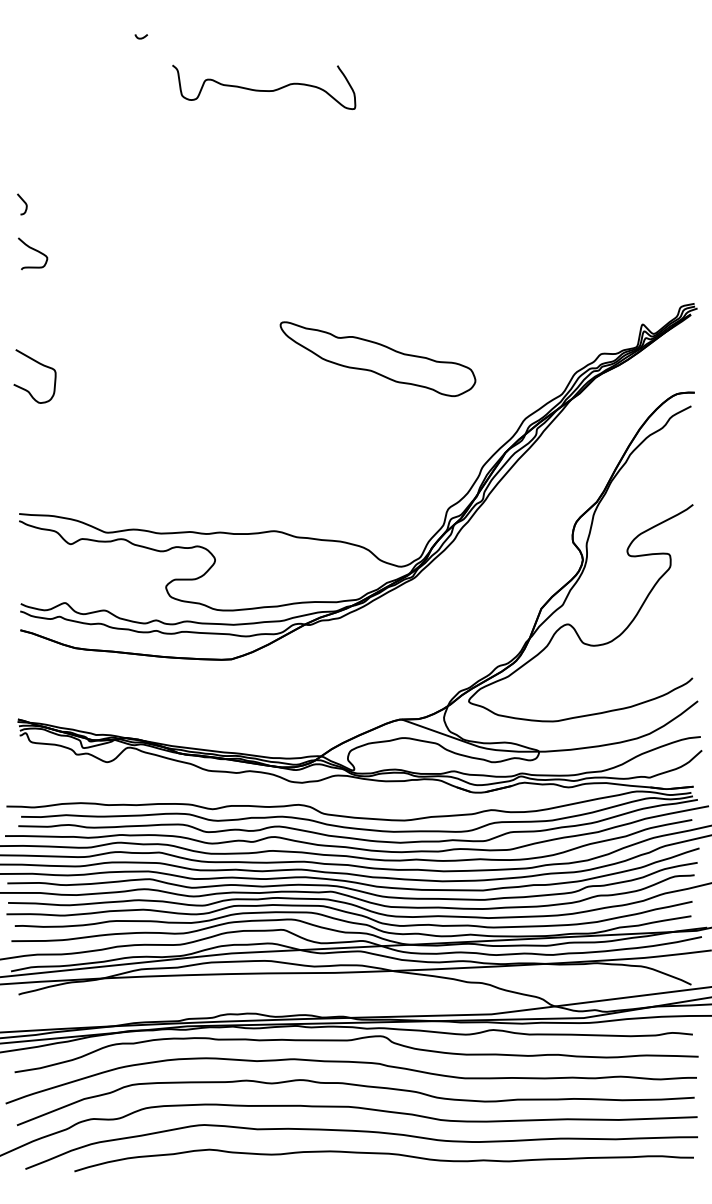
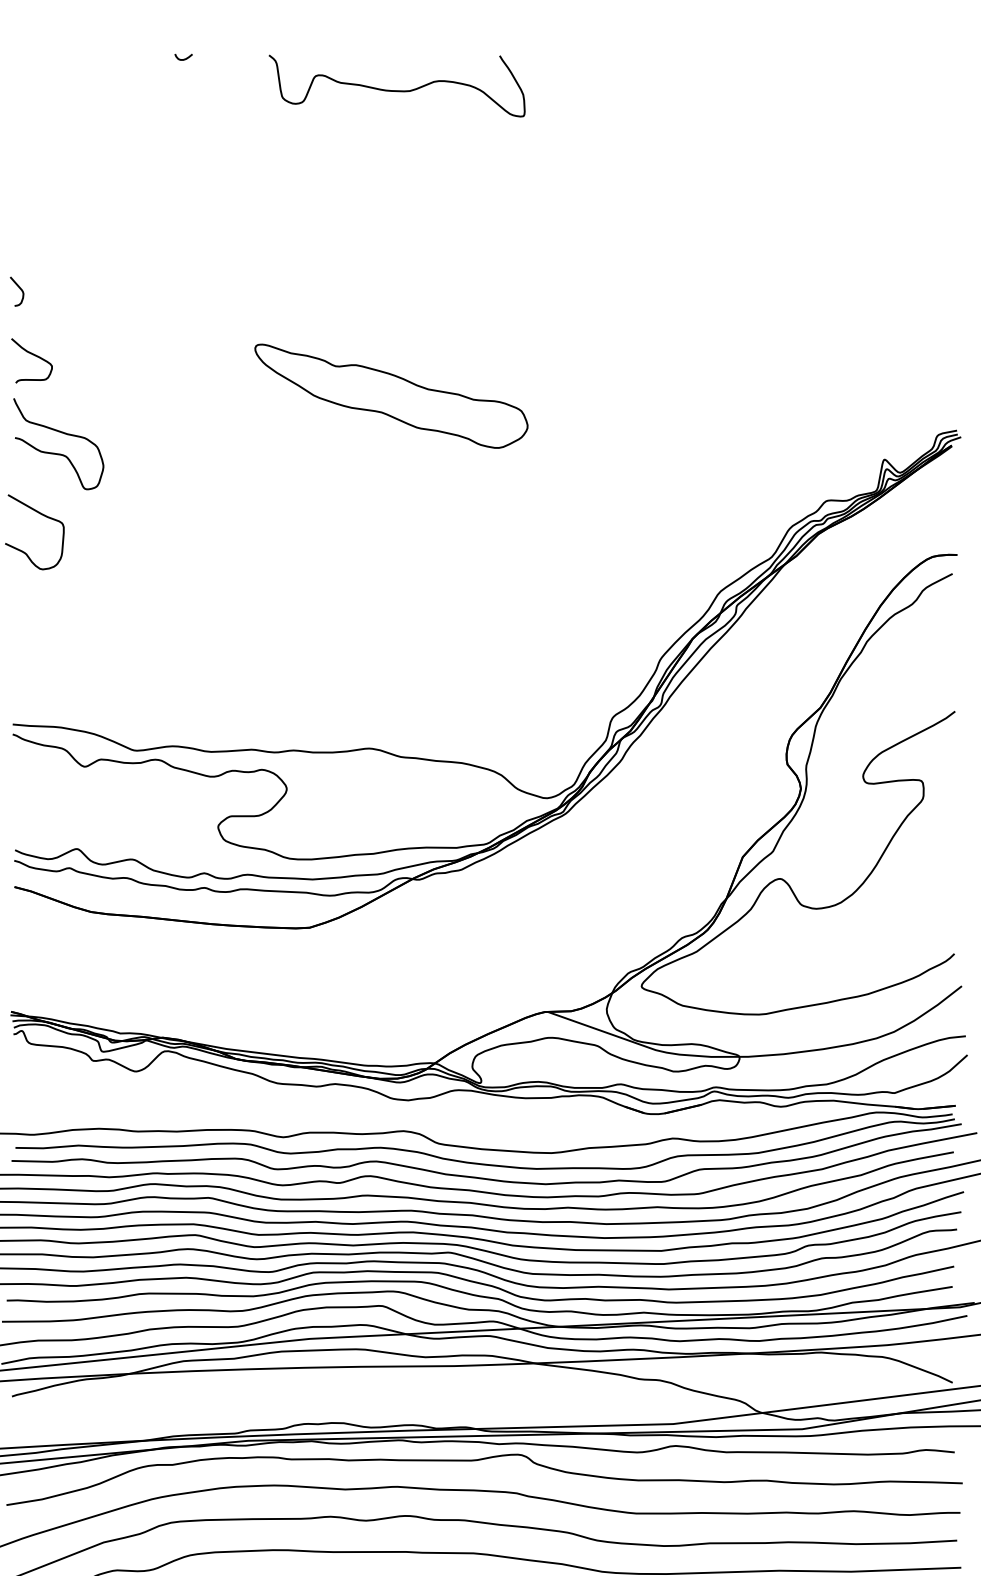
curve: (264, 90) -> (397, 90), moved
curve: (51, 319) -> (57, 452), added
part: (377, 358) -> (390, 395), moved

